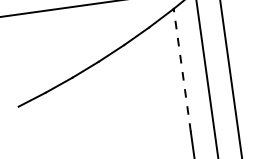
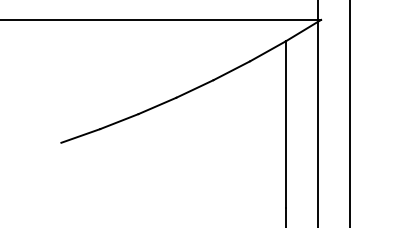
line: (182, 70) -> (286, 124), dashed -> solid

